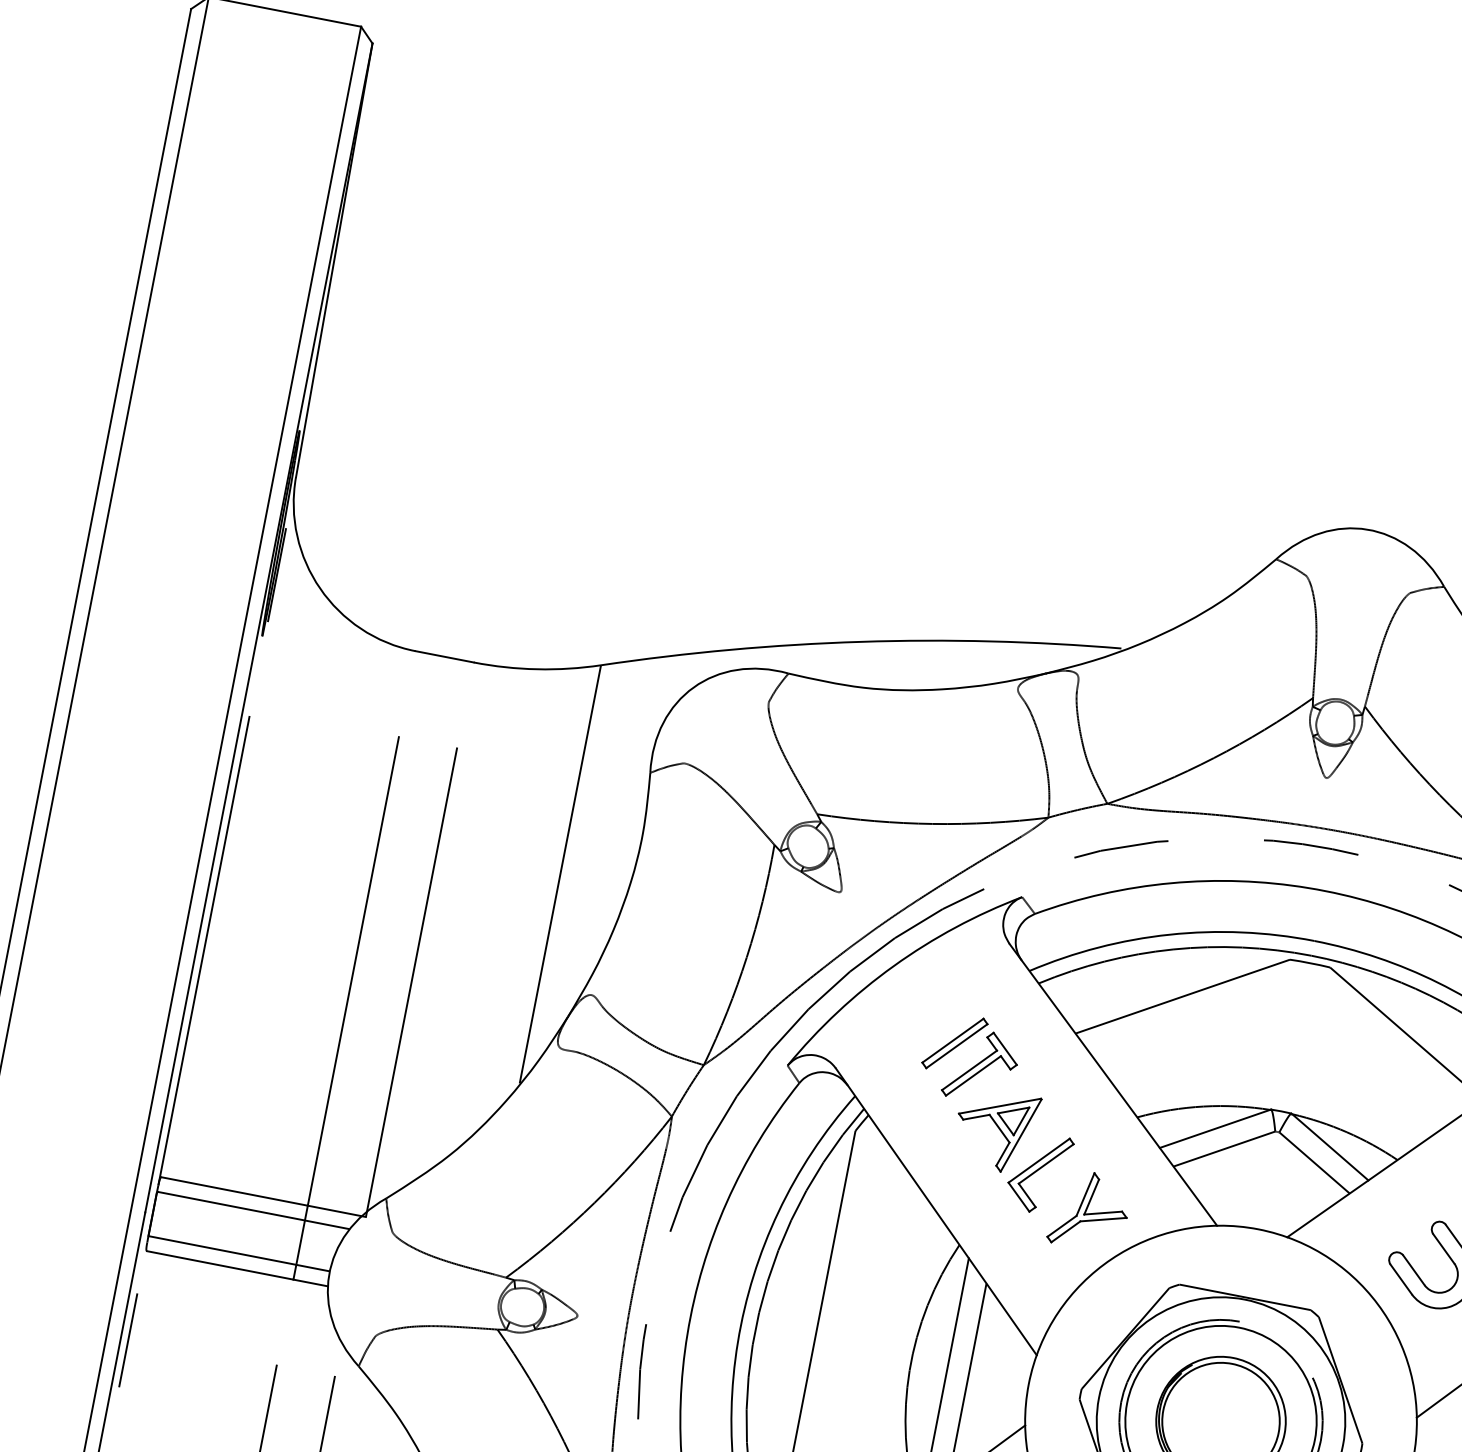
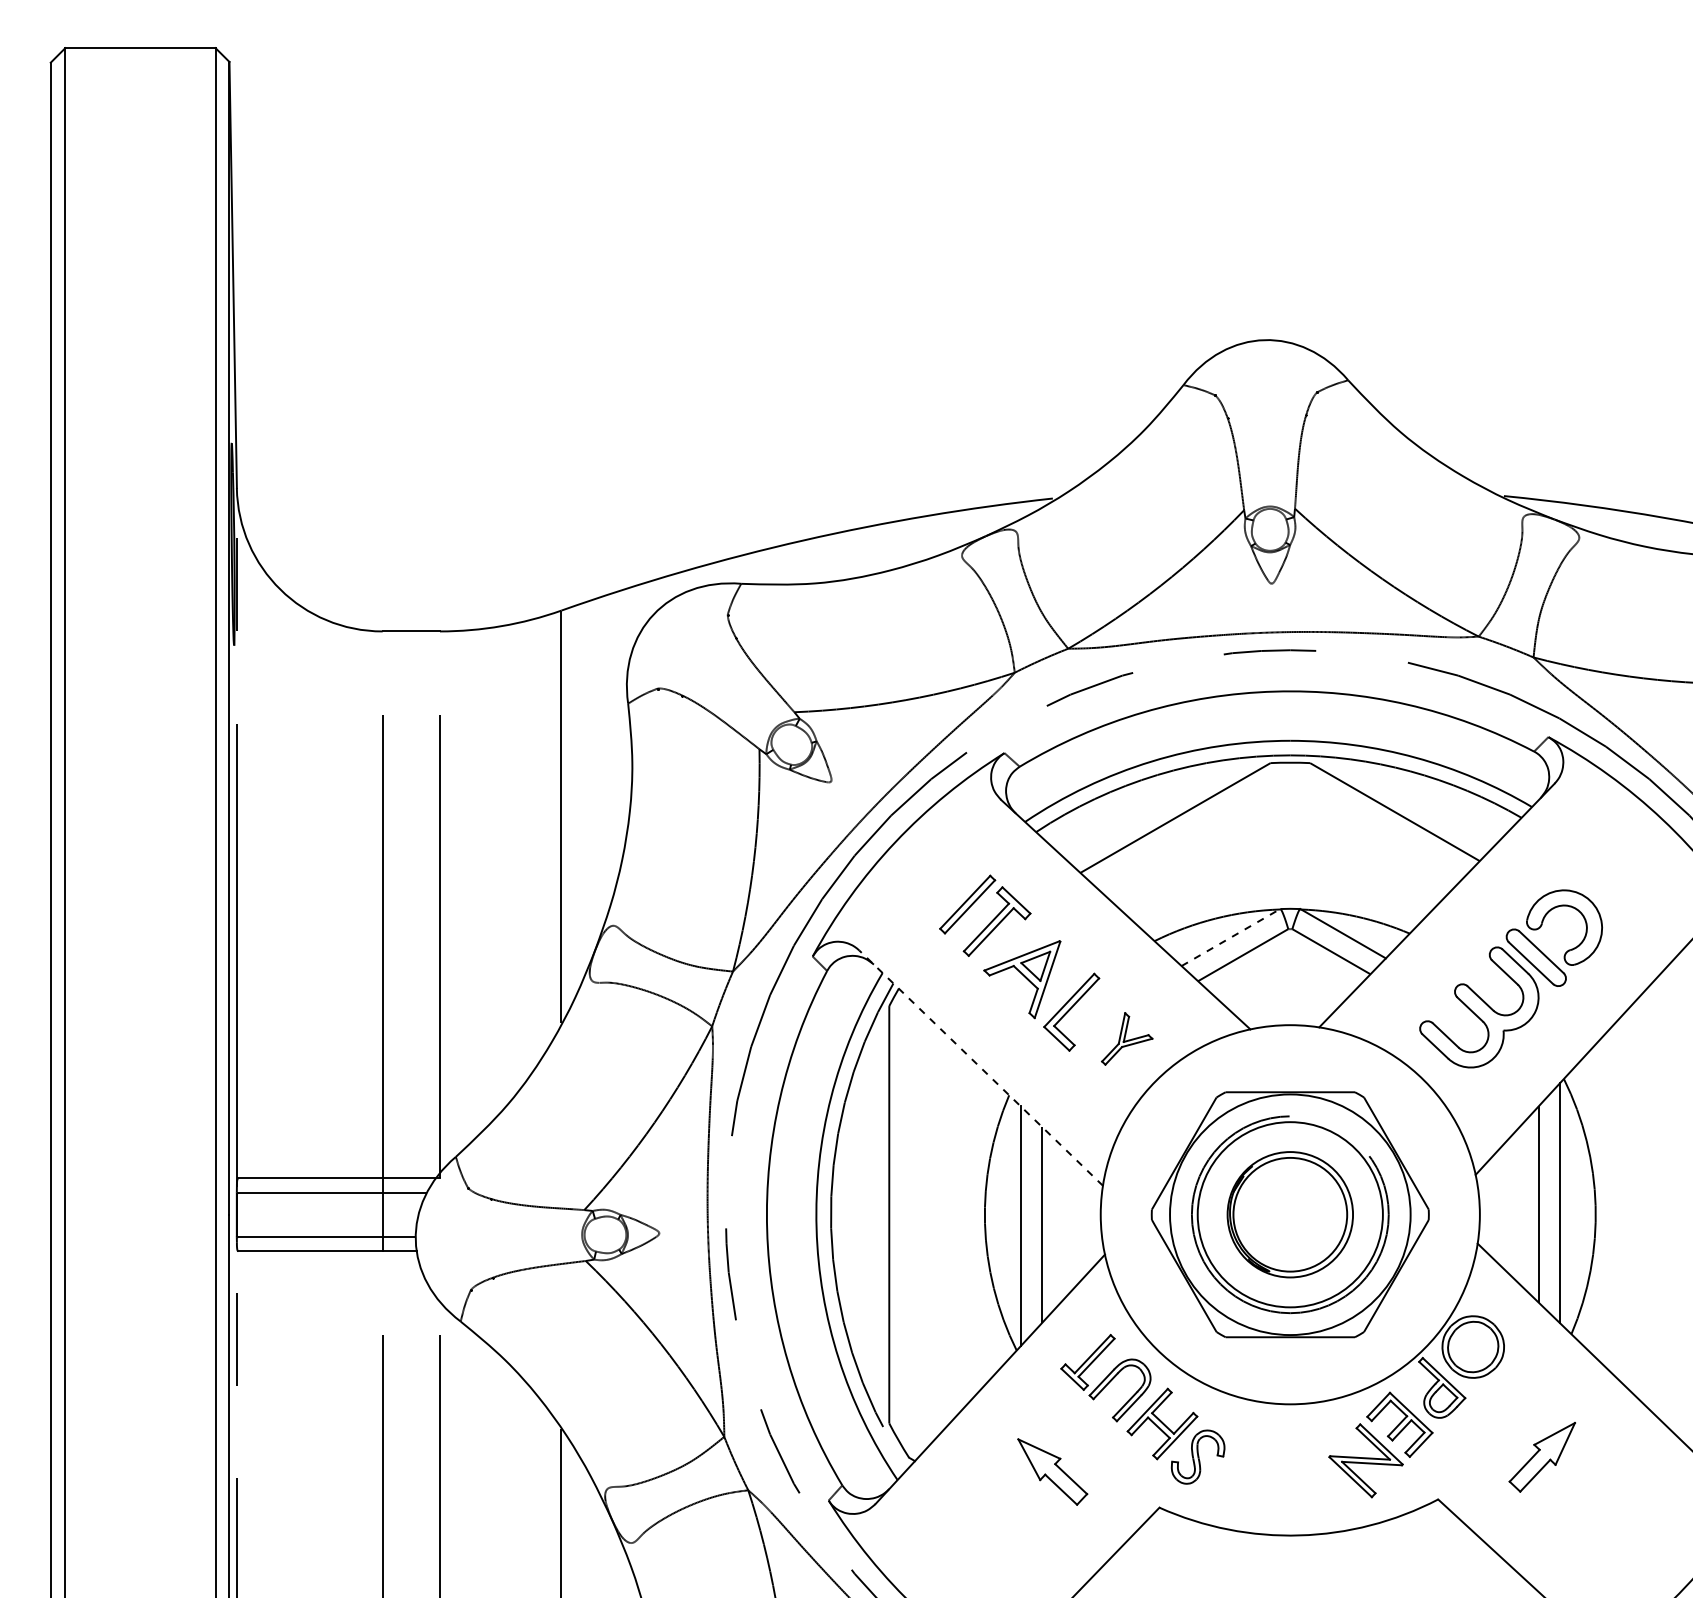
line: (1215, 1128) -> (1230, 937), solid -> dashed
part: (1090, 1210) -> (1127, 1038), size x0.7
line: (935, 1211) -> (980, 1067), solid -> dashed

